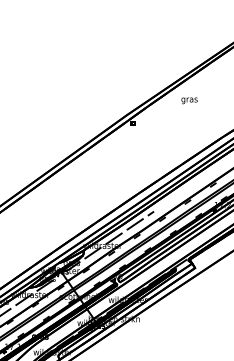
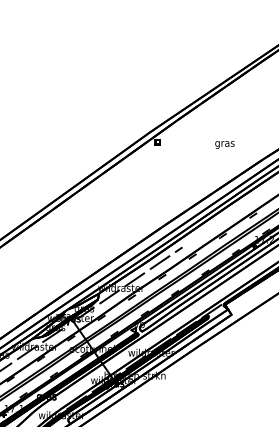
text: (189, 100) -> (224, 144), moved

